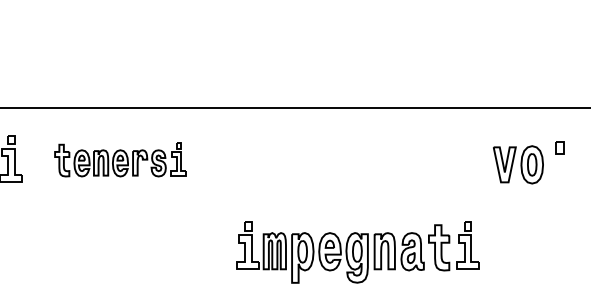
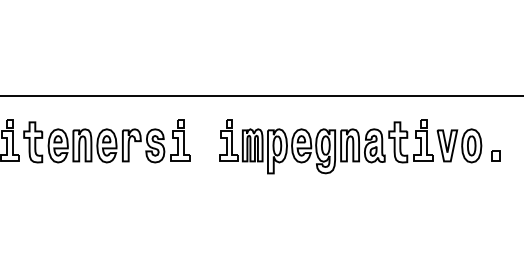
part: (559, 147) -> (495, 155), moved
part: (119, 159) -> (106, 141), size x1.43
part: (358, 252) -> (326, 146), moved

